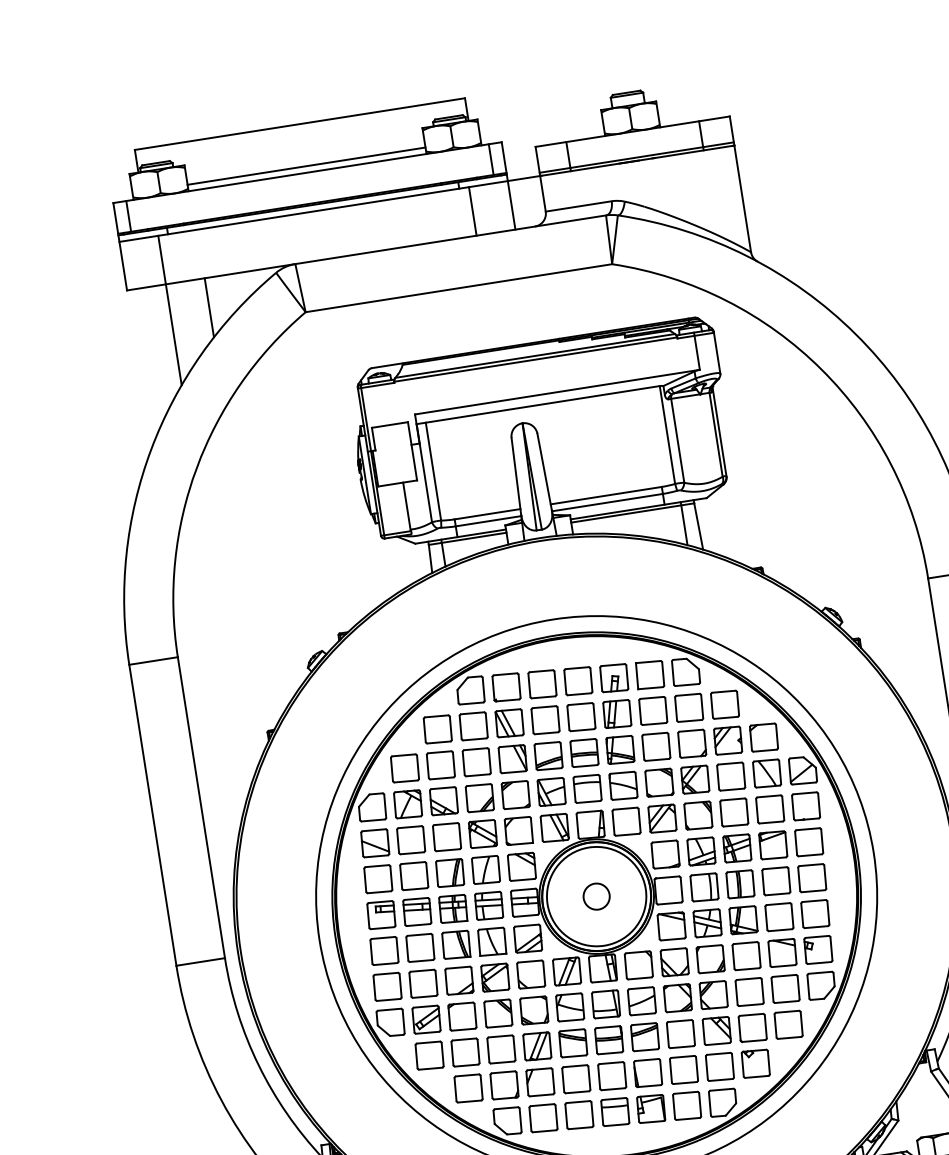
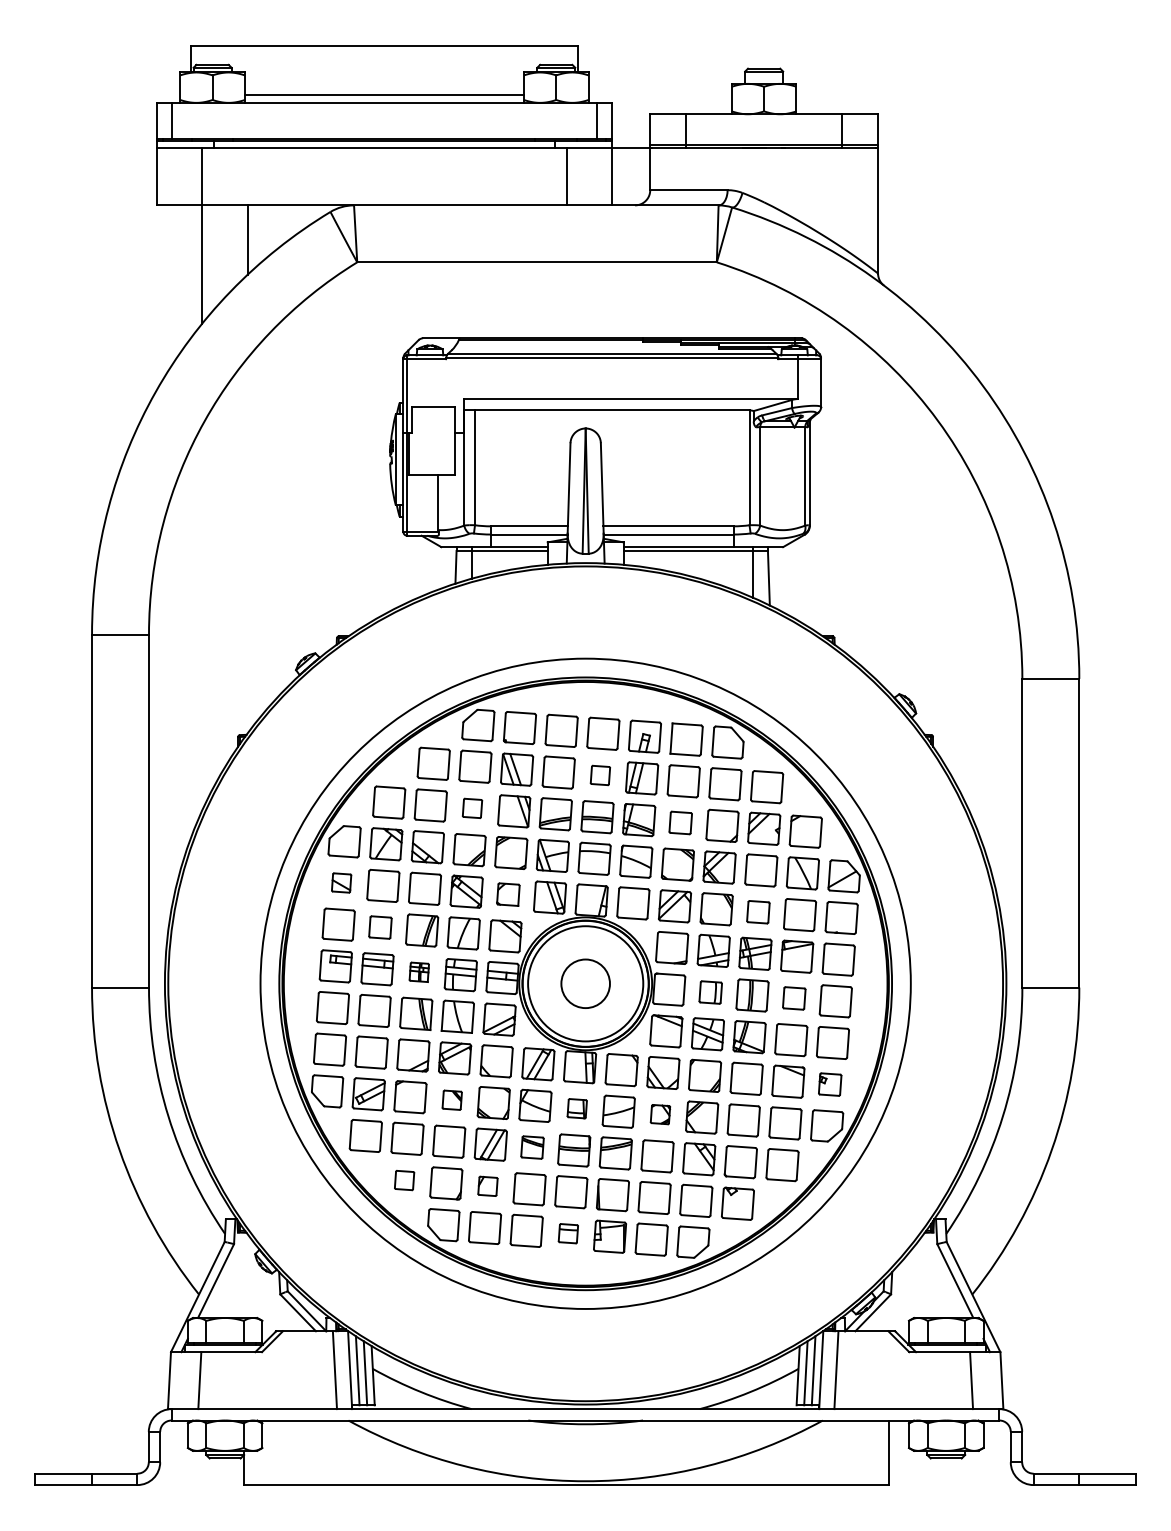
part: (581, 717) -> (600, 775), size x0.6
part: (655, 746) -> (680, 822), size x0.7
part: (476, 762) -> (472, 808), size x0.6
part: (734, 812) -> (758, 912), size x0.7
part: (518, 830) -> (508, 894), size x0.7
part: (375, 842) -> (341, 882), size x0.6
part: (414, 876) -> (380, 927), size x0.7
part: (776, 881) -> (794, 998), size x0.7
part: (704, 887) -> (710, 992), size x0.7
circle: (596, 896) -> (585, 983), size x1.6
part: (453, 909) -> (419, 972), size x0.6
part: (818, 949) -> (830, 1084), size x0.7
part: (677, 998) -> (660, 1114), size x0.6
part: (606, 1003) -> (577, 1108), size x0.6
part: (498, 1013) -> (452, 1100), size x0.6
part: (573, 1043) -> (532, 1147), size x0.7
part: (540, 1082) -> (487, 1186), size x0.6
part: (468, 1088) -> (404, 1180), size x0.6
part: (615, 1111) -> (568, 1233), size x0.6

